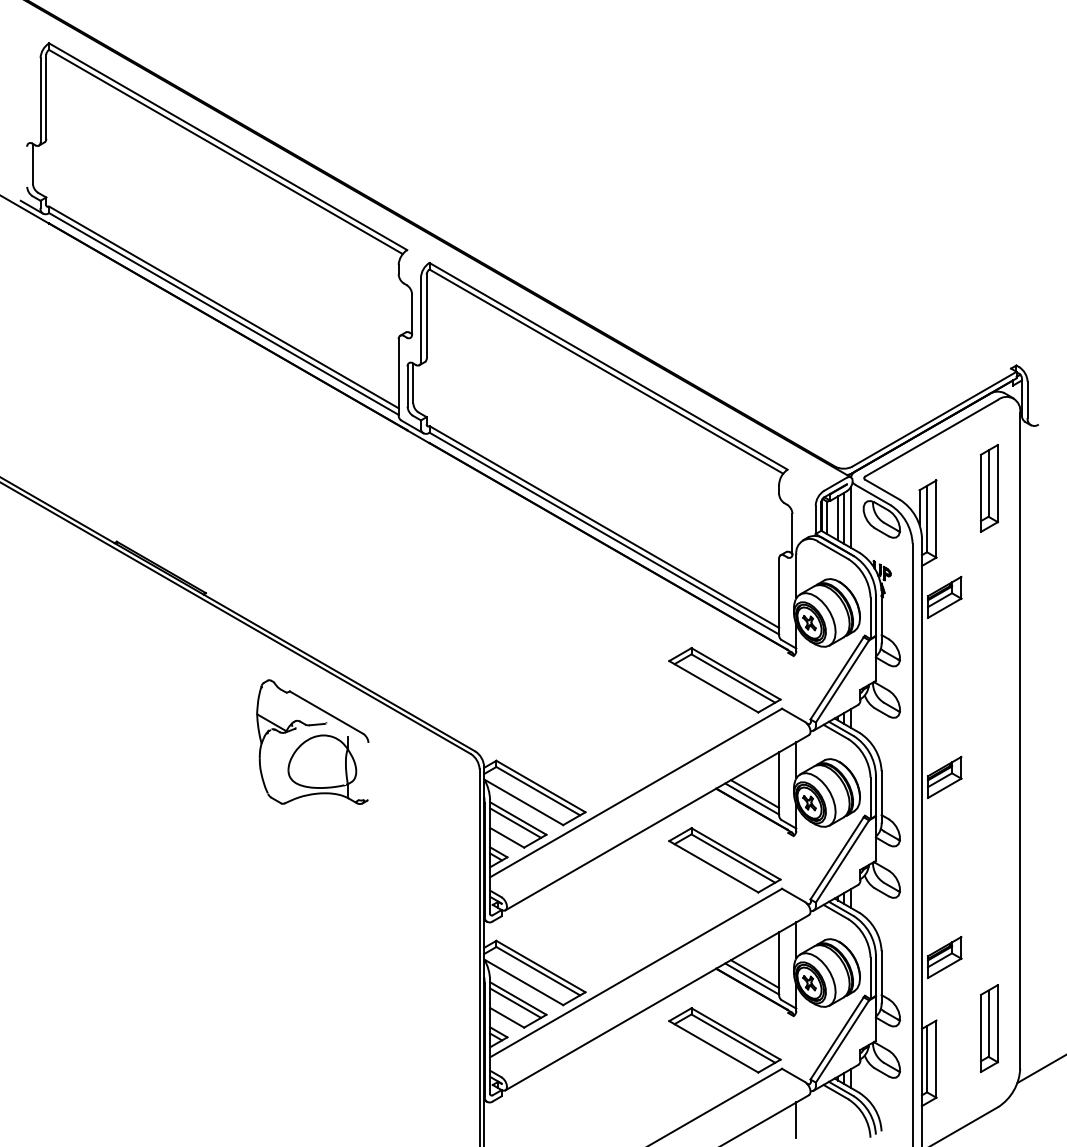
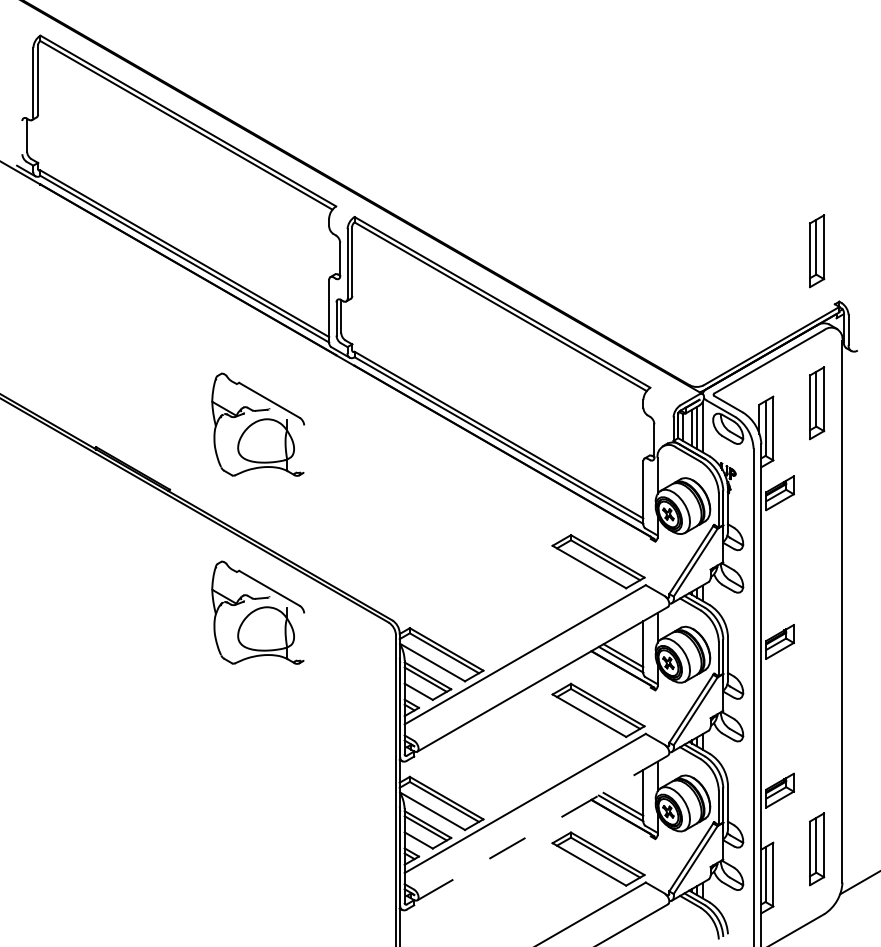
part: (989, 304) -> (817, 251), added
part: (311, 514) -> (257, 424), added
line: (657, 1003) -> (542, 828), solid -> dashed
line: (796, 1119) -> (657, 924), removed

